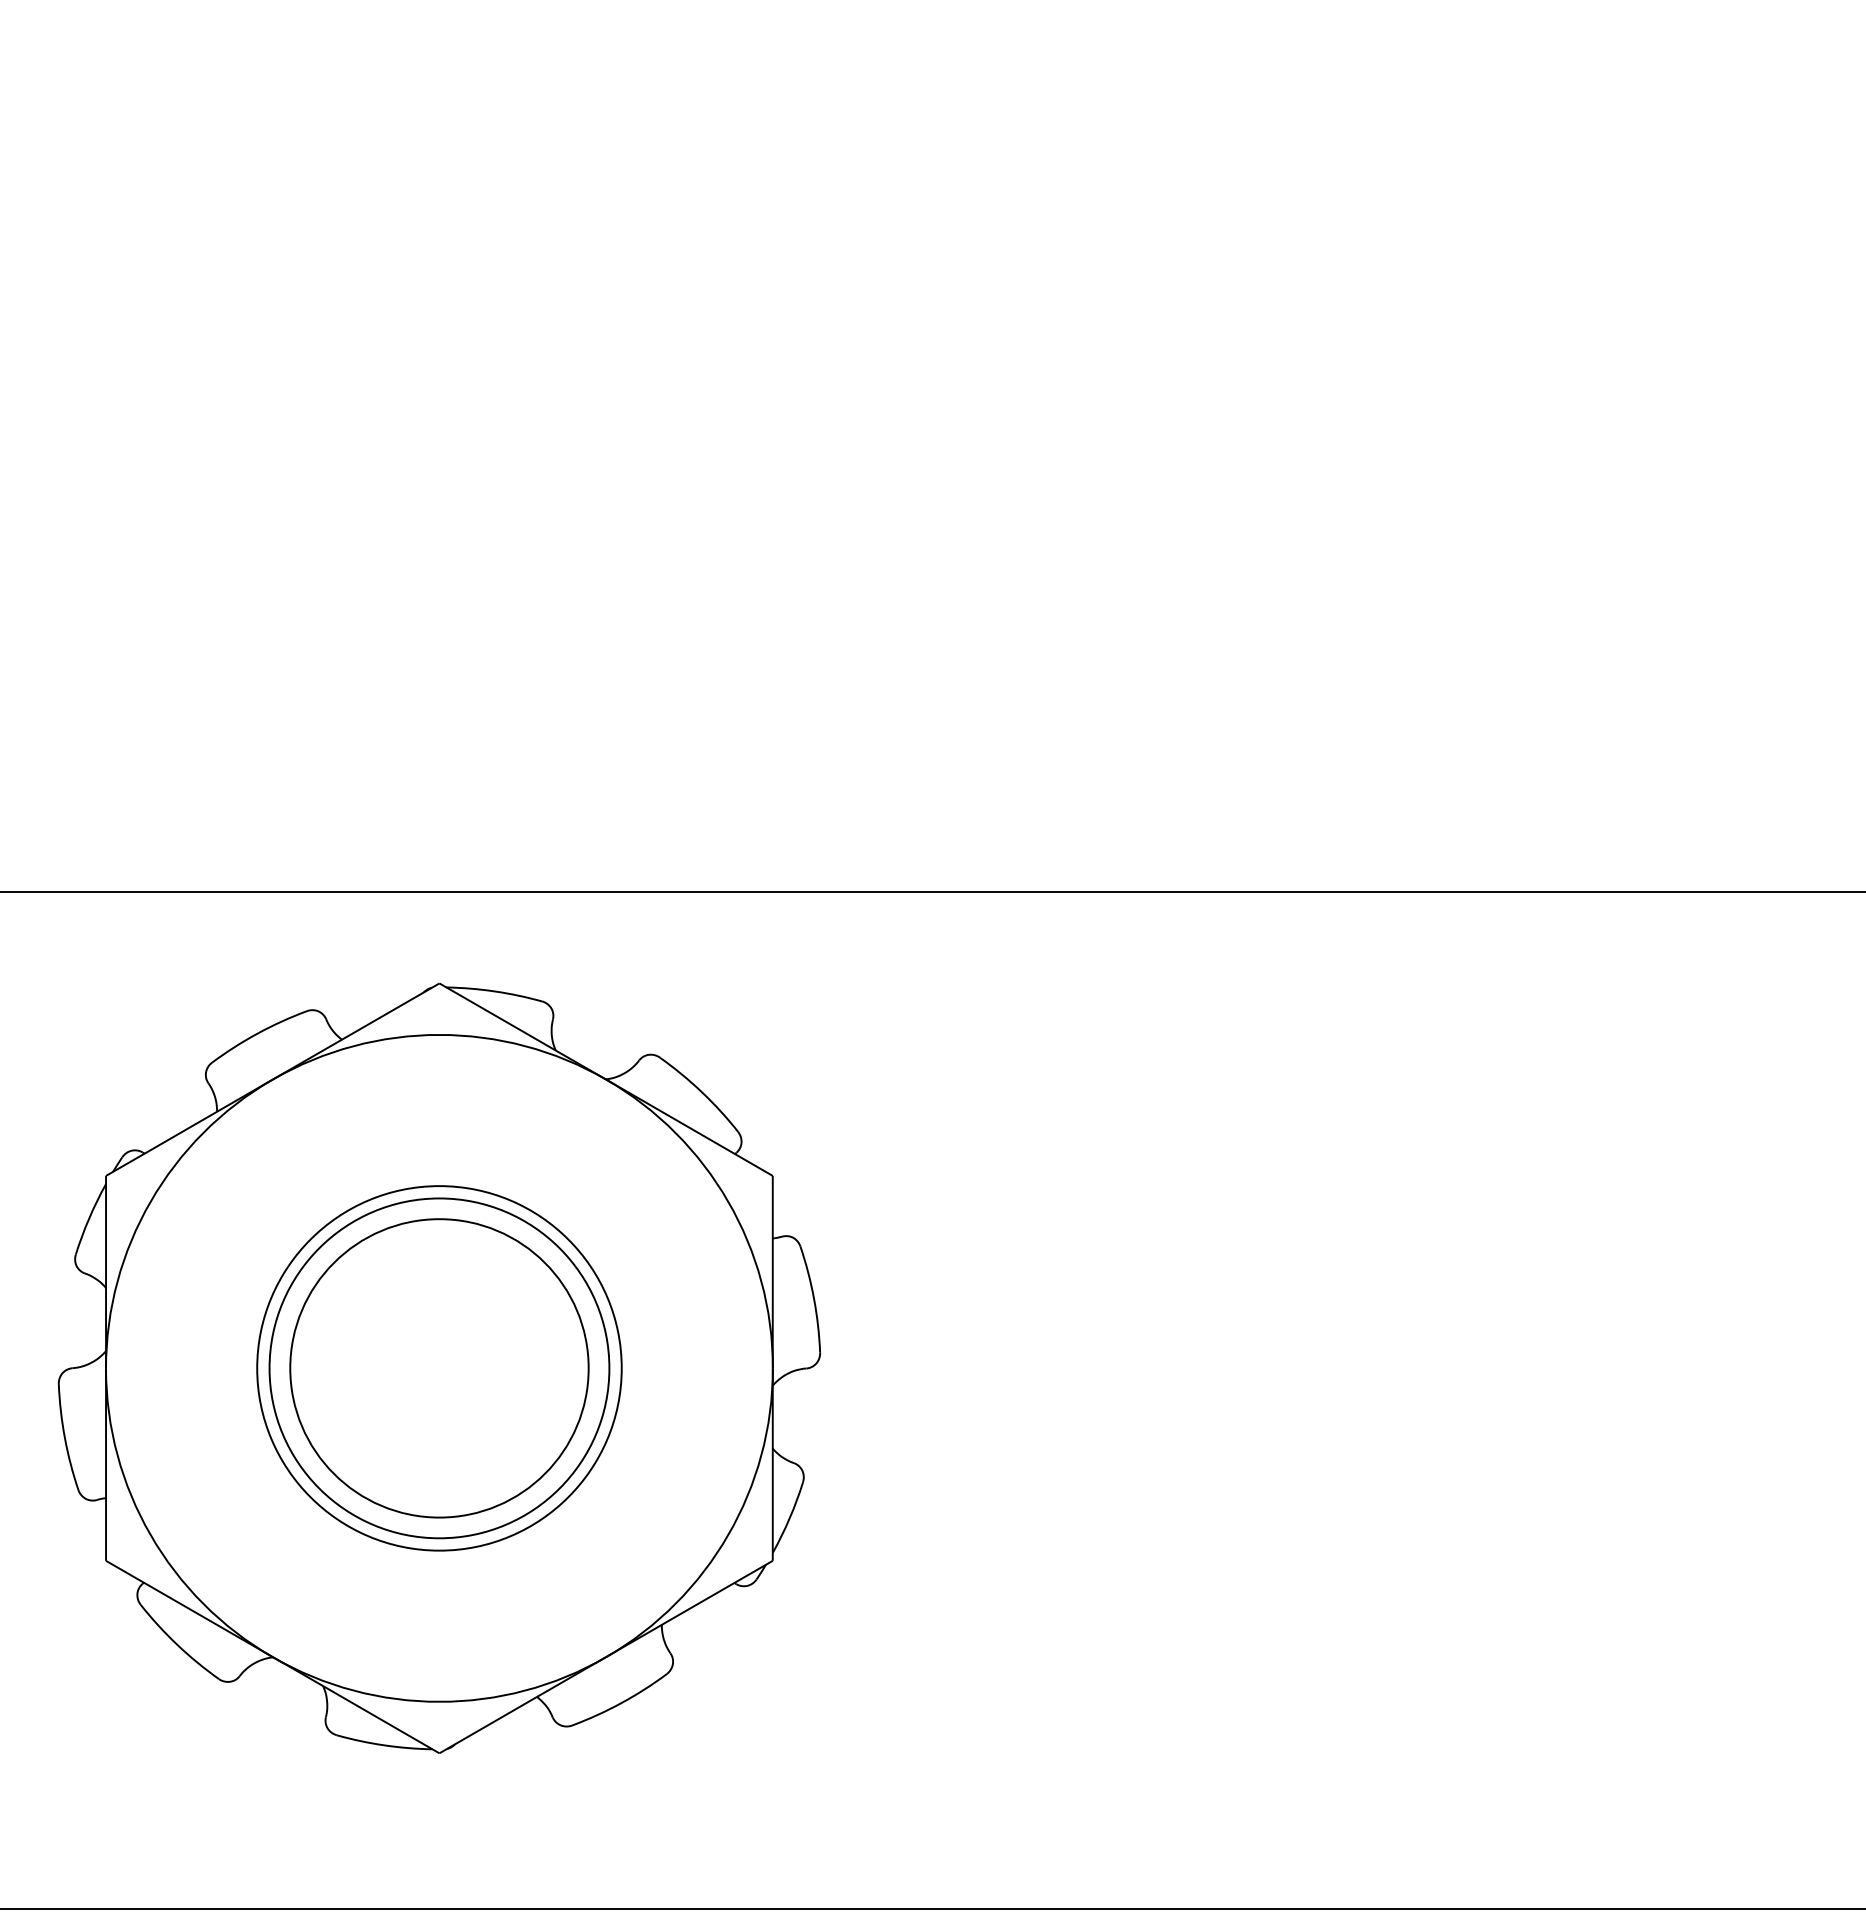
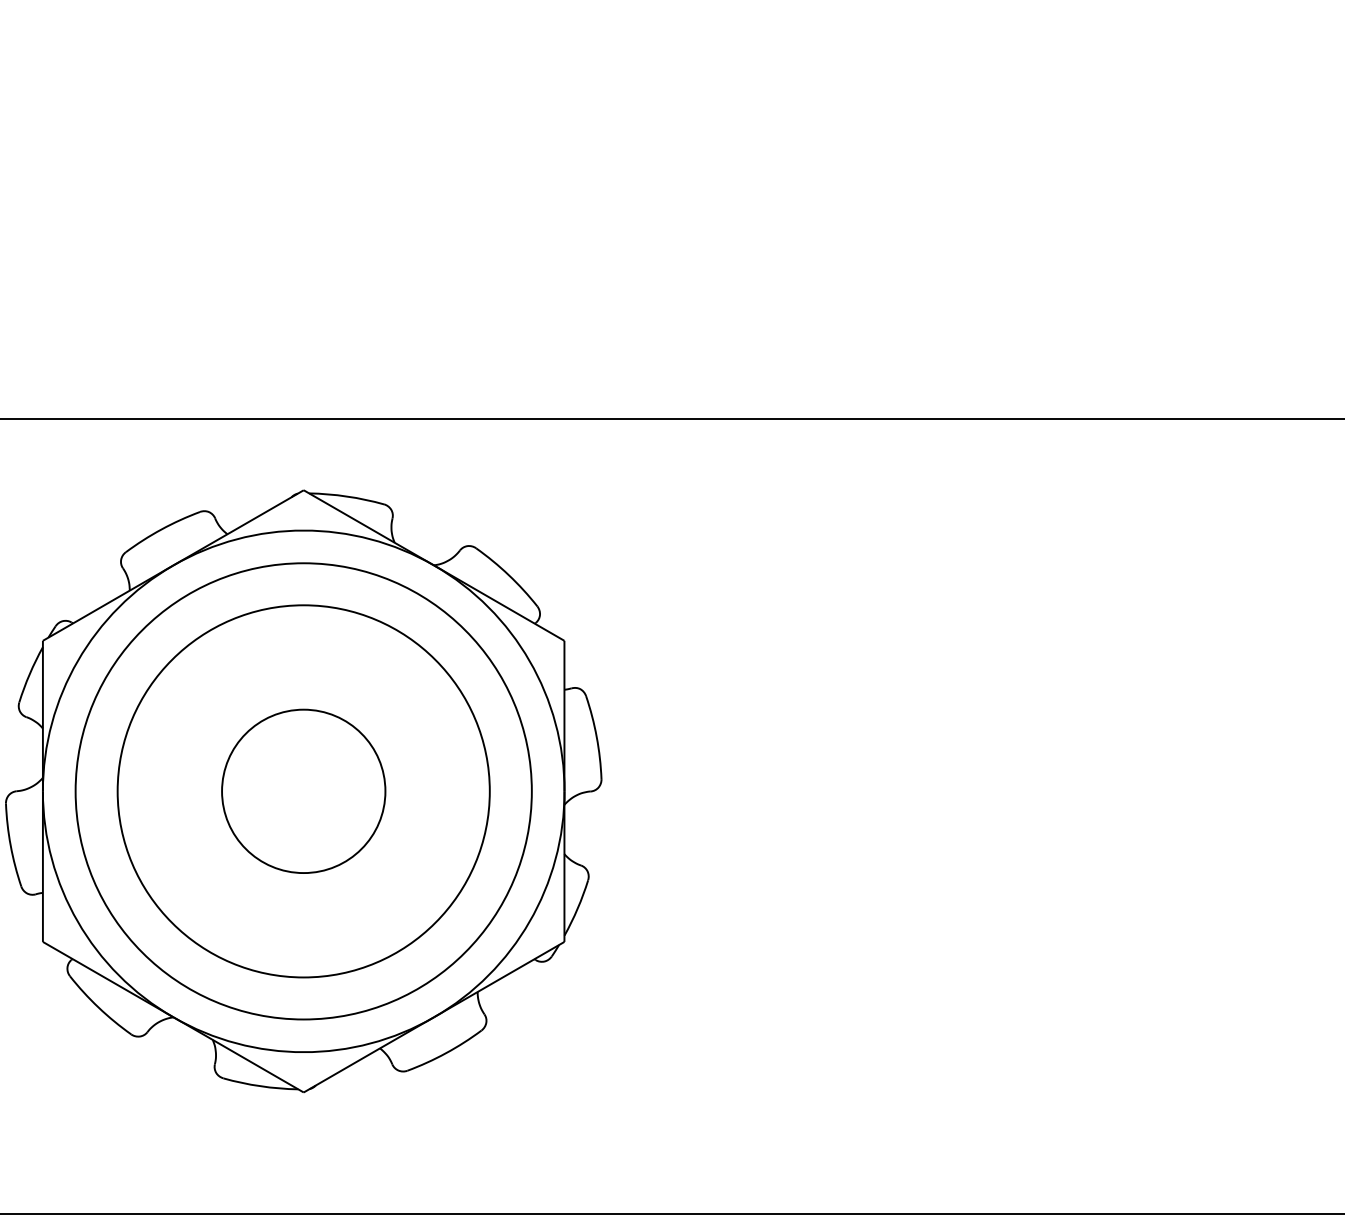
circle: (439, 1368) -> (303, 791), size x0.7
circle: (439, 1368) -> (303, 791), size x1.4
circle: (439, 1368) -> (303, 791), size x1.6

